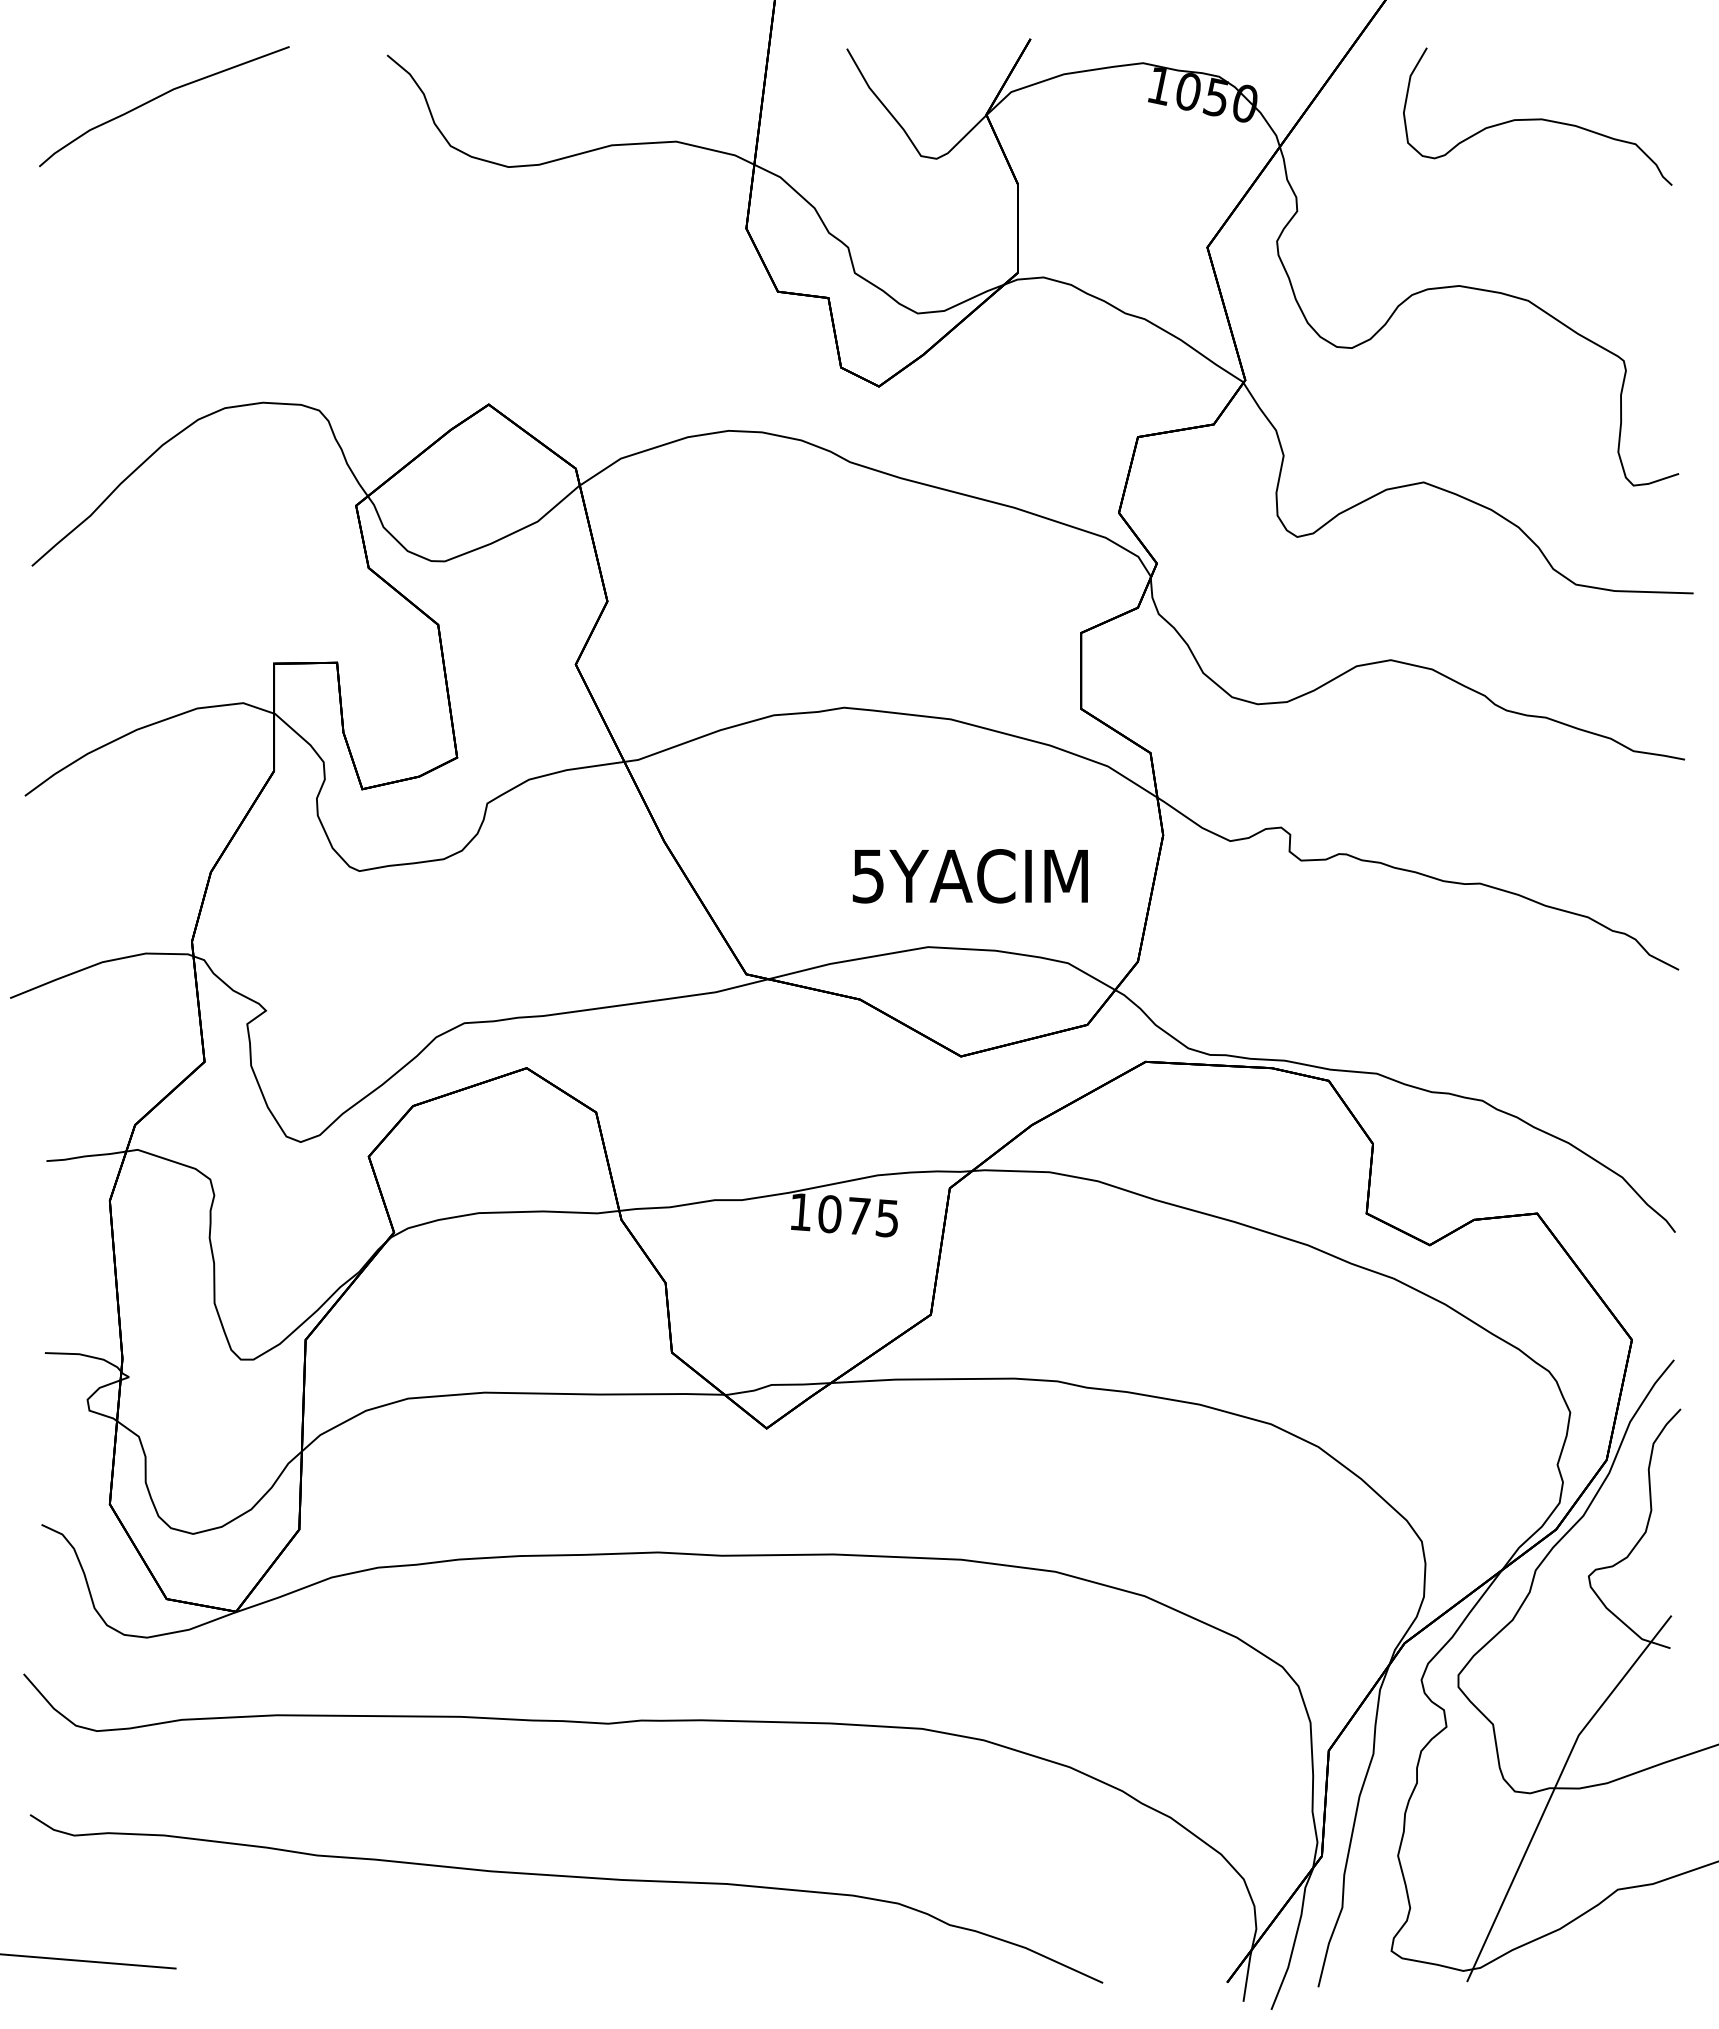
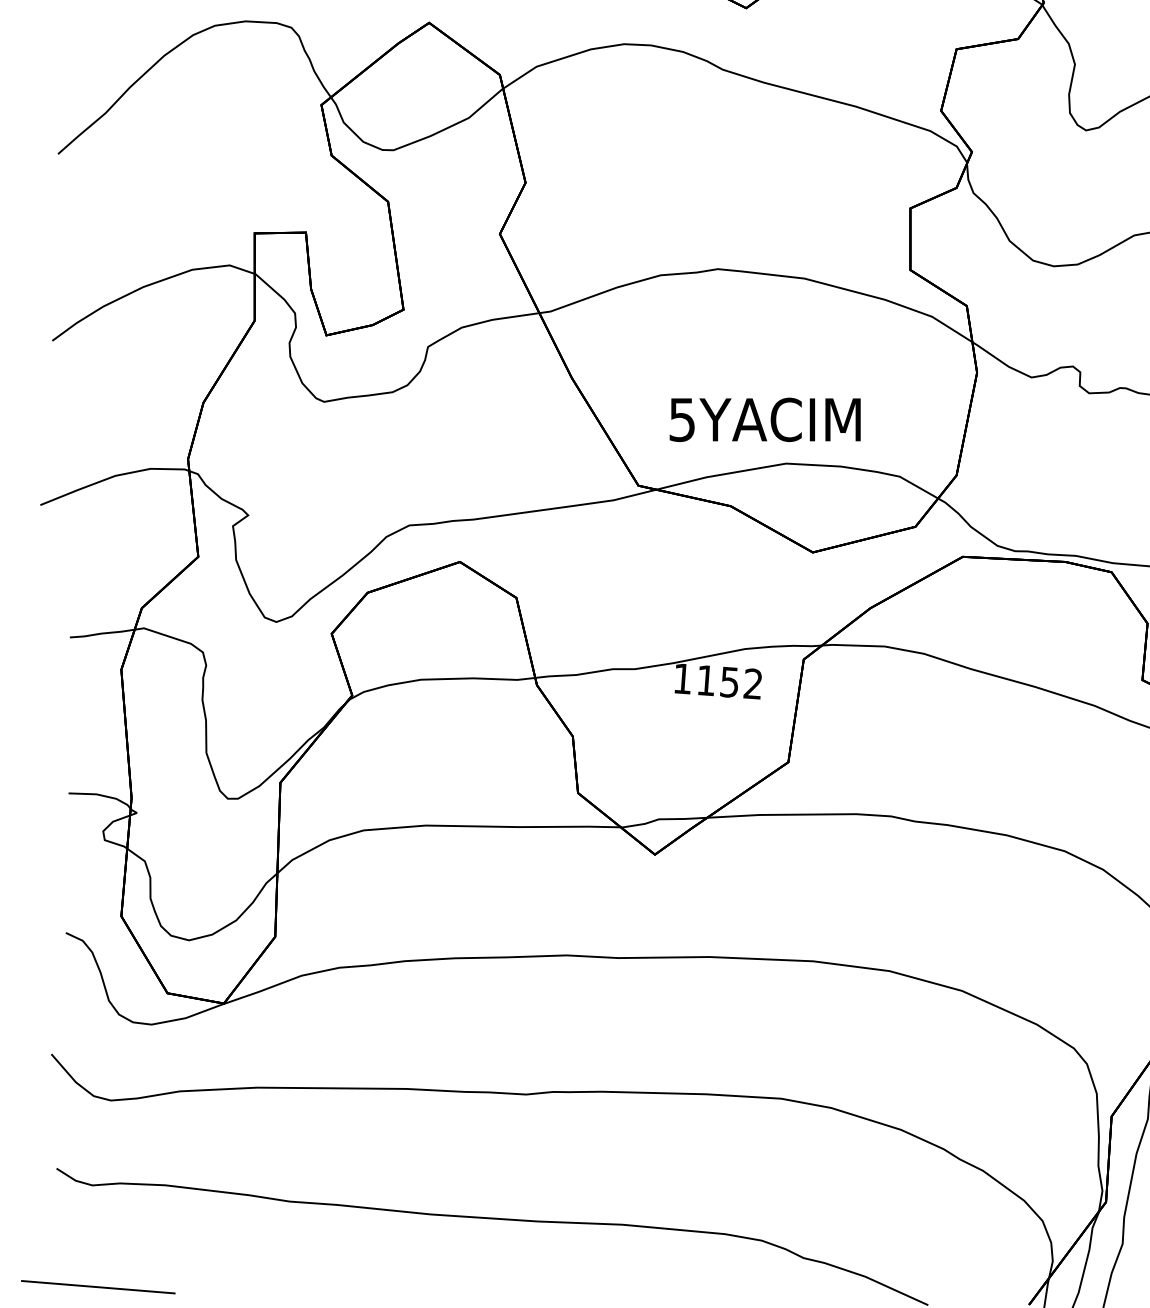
text: (969, 876) -> (764, 420), moved
text: (858, 1216) -> (729, 682), 1075 -> 1152

